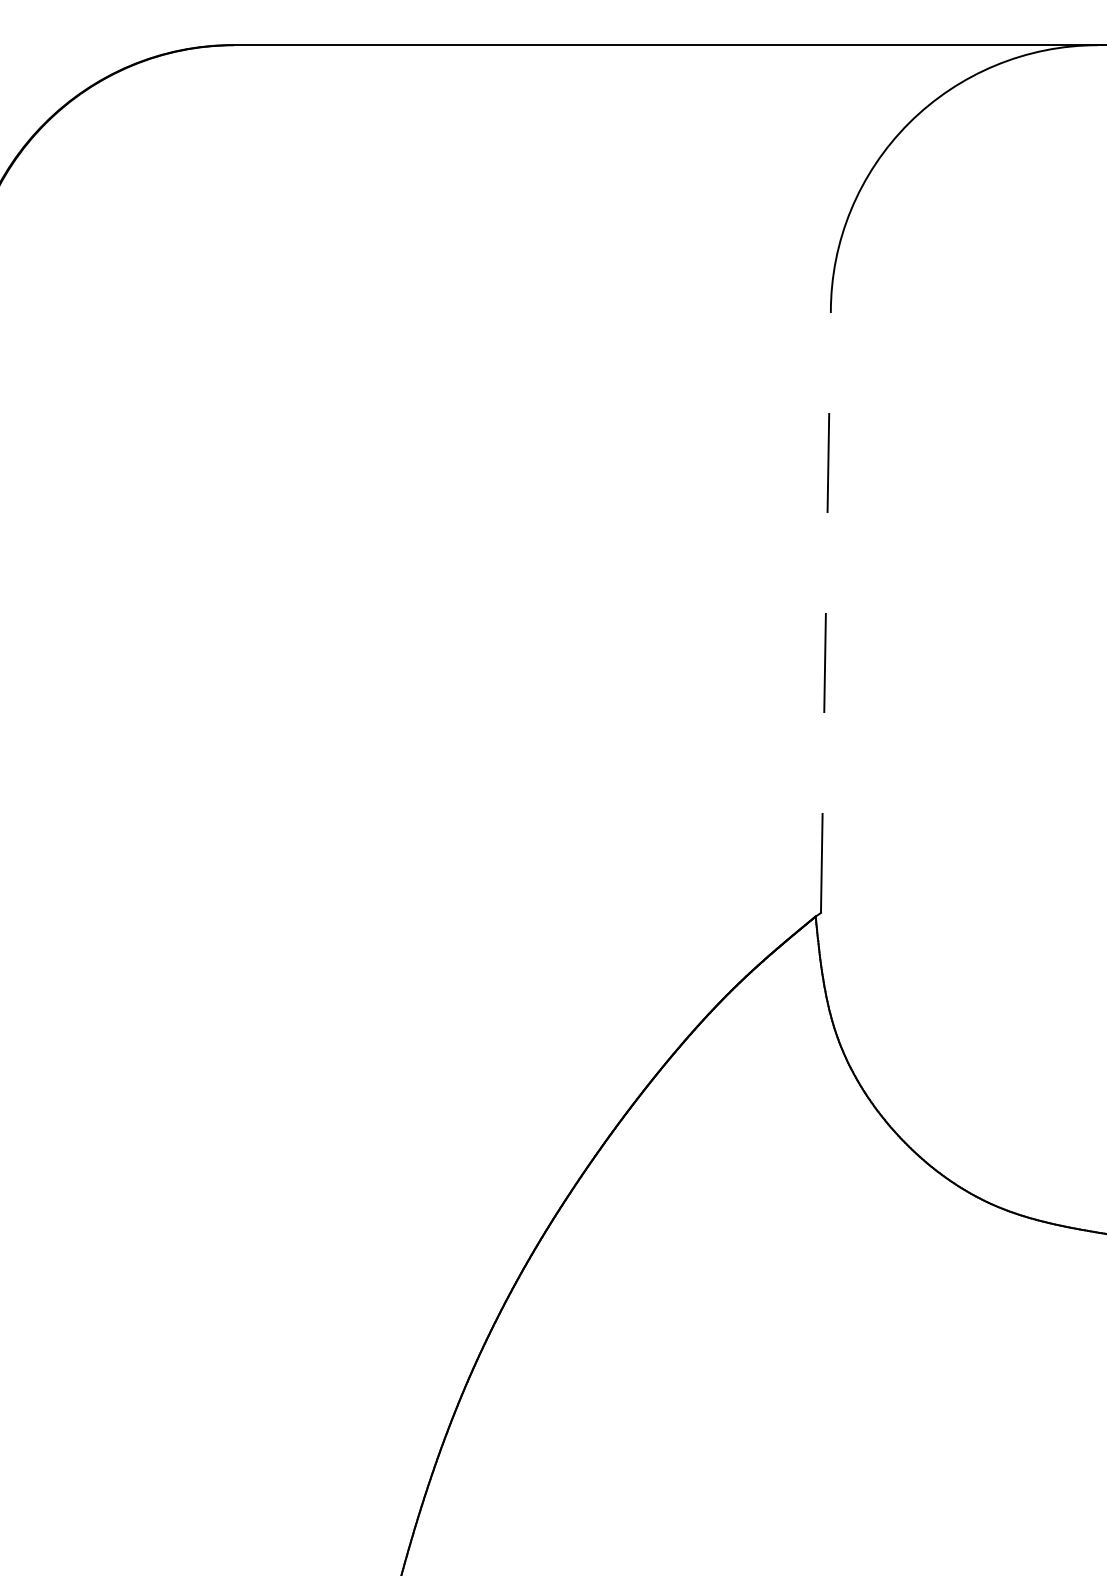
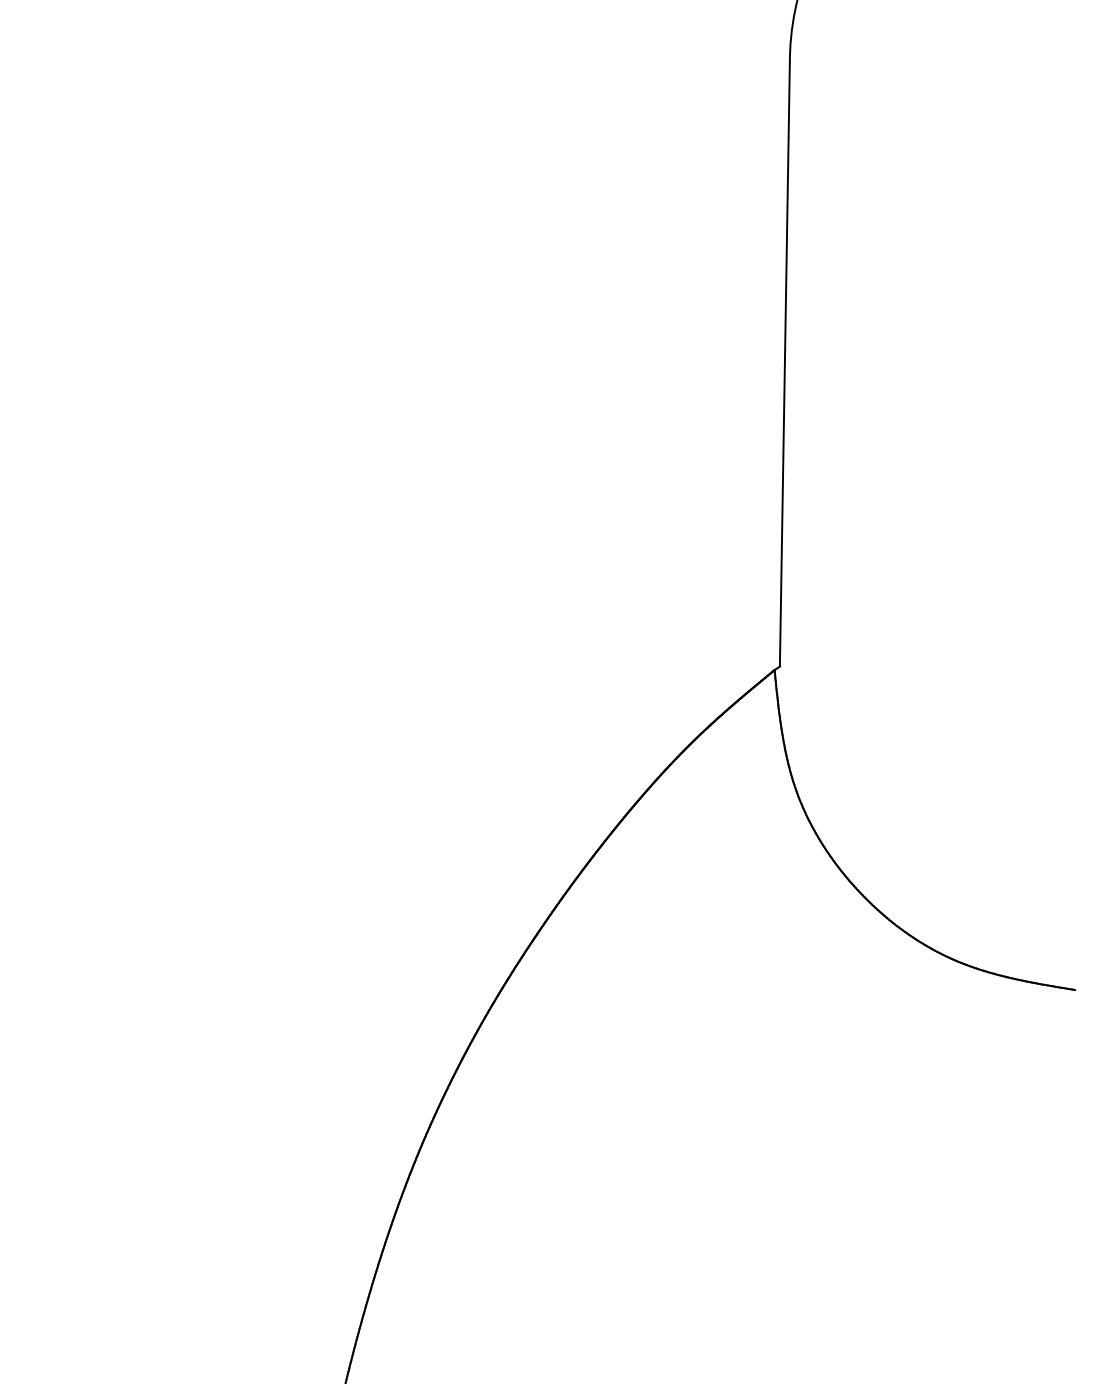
line: (825, 612) -> (784, 365), dashed -> solid

